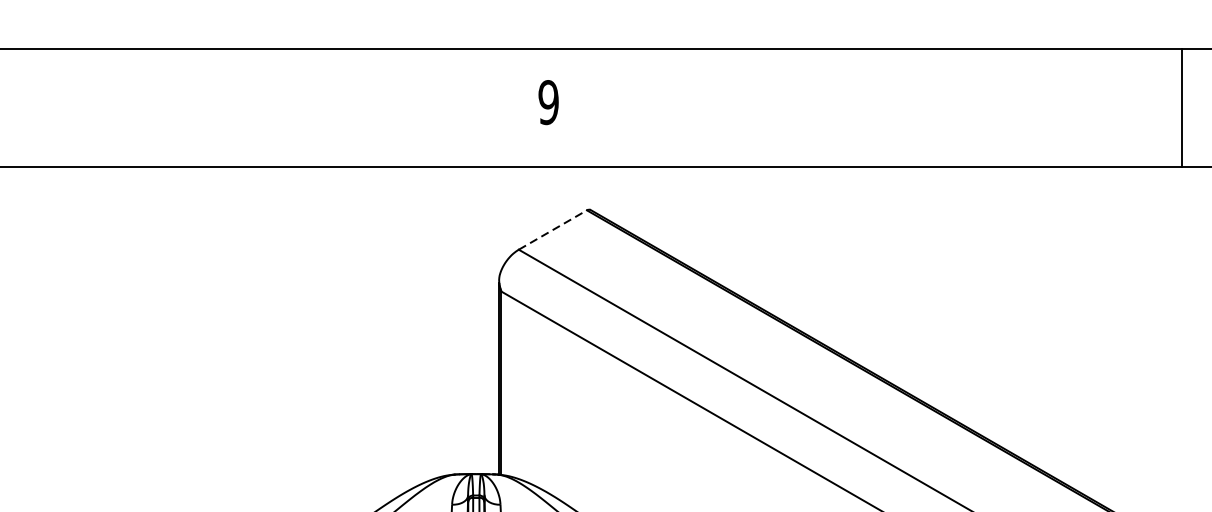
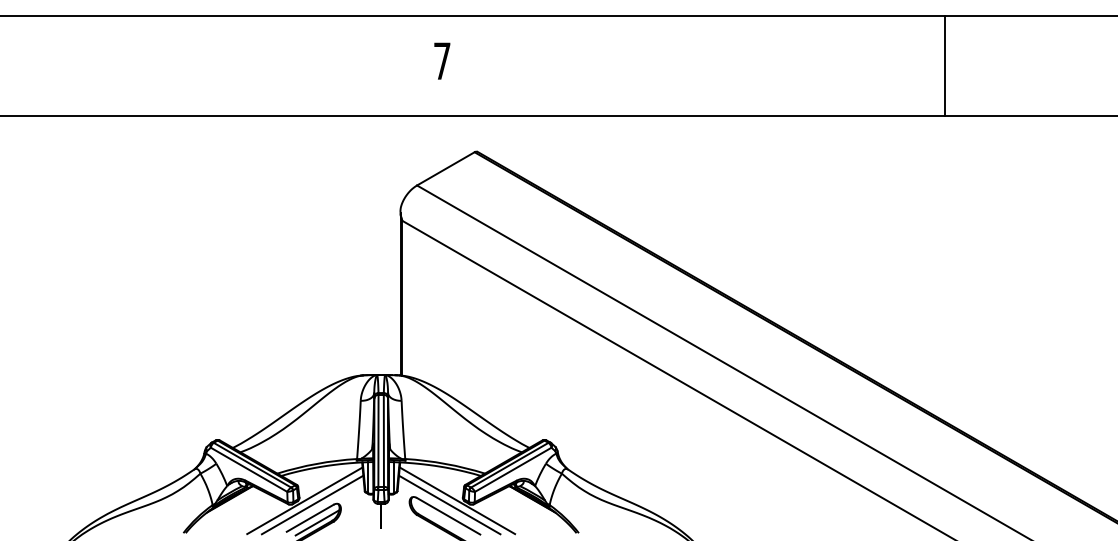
text: (547, 102) -> (441, 61), 9 -> 7
line: (1182, 107) -> (945, 65), moved
line: (553, 229) -> (446, 168), dashed -> solid

